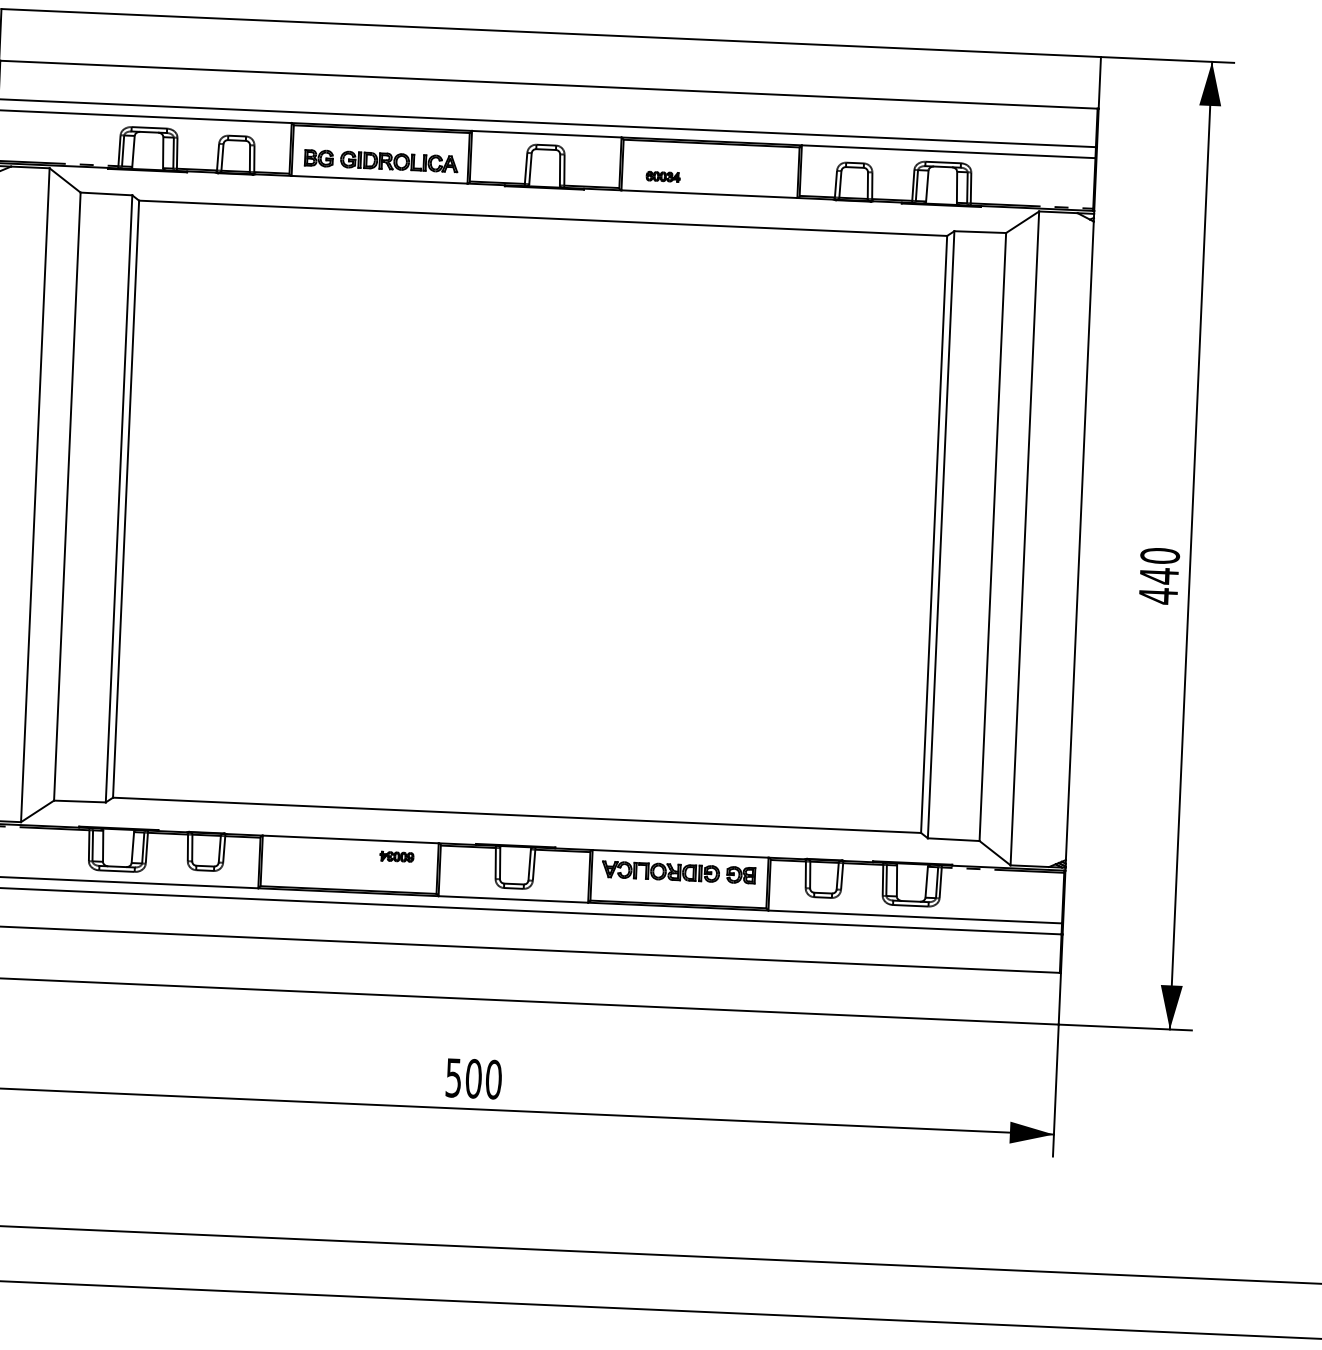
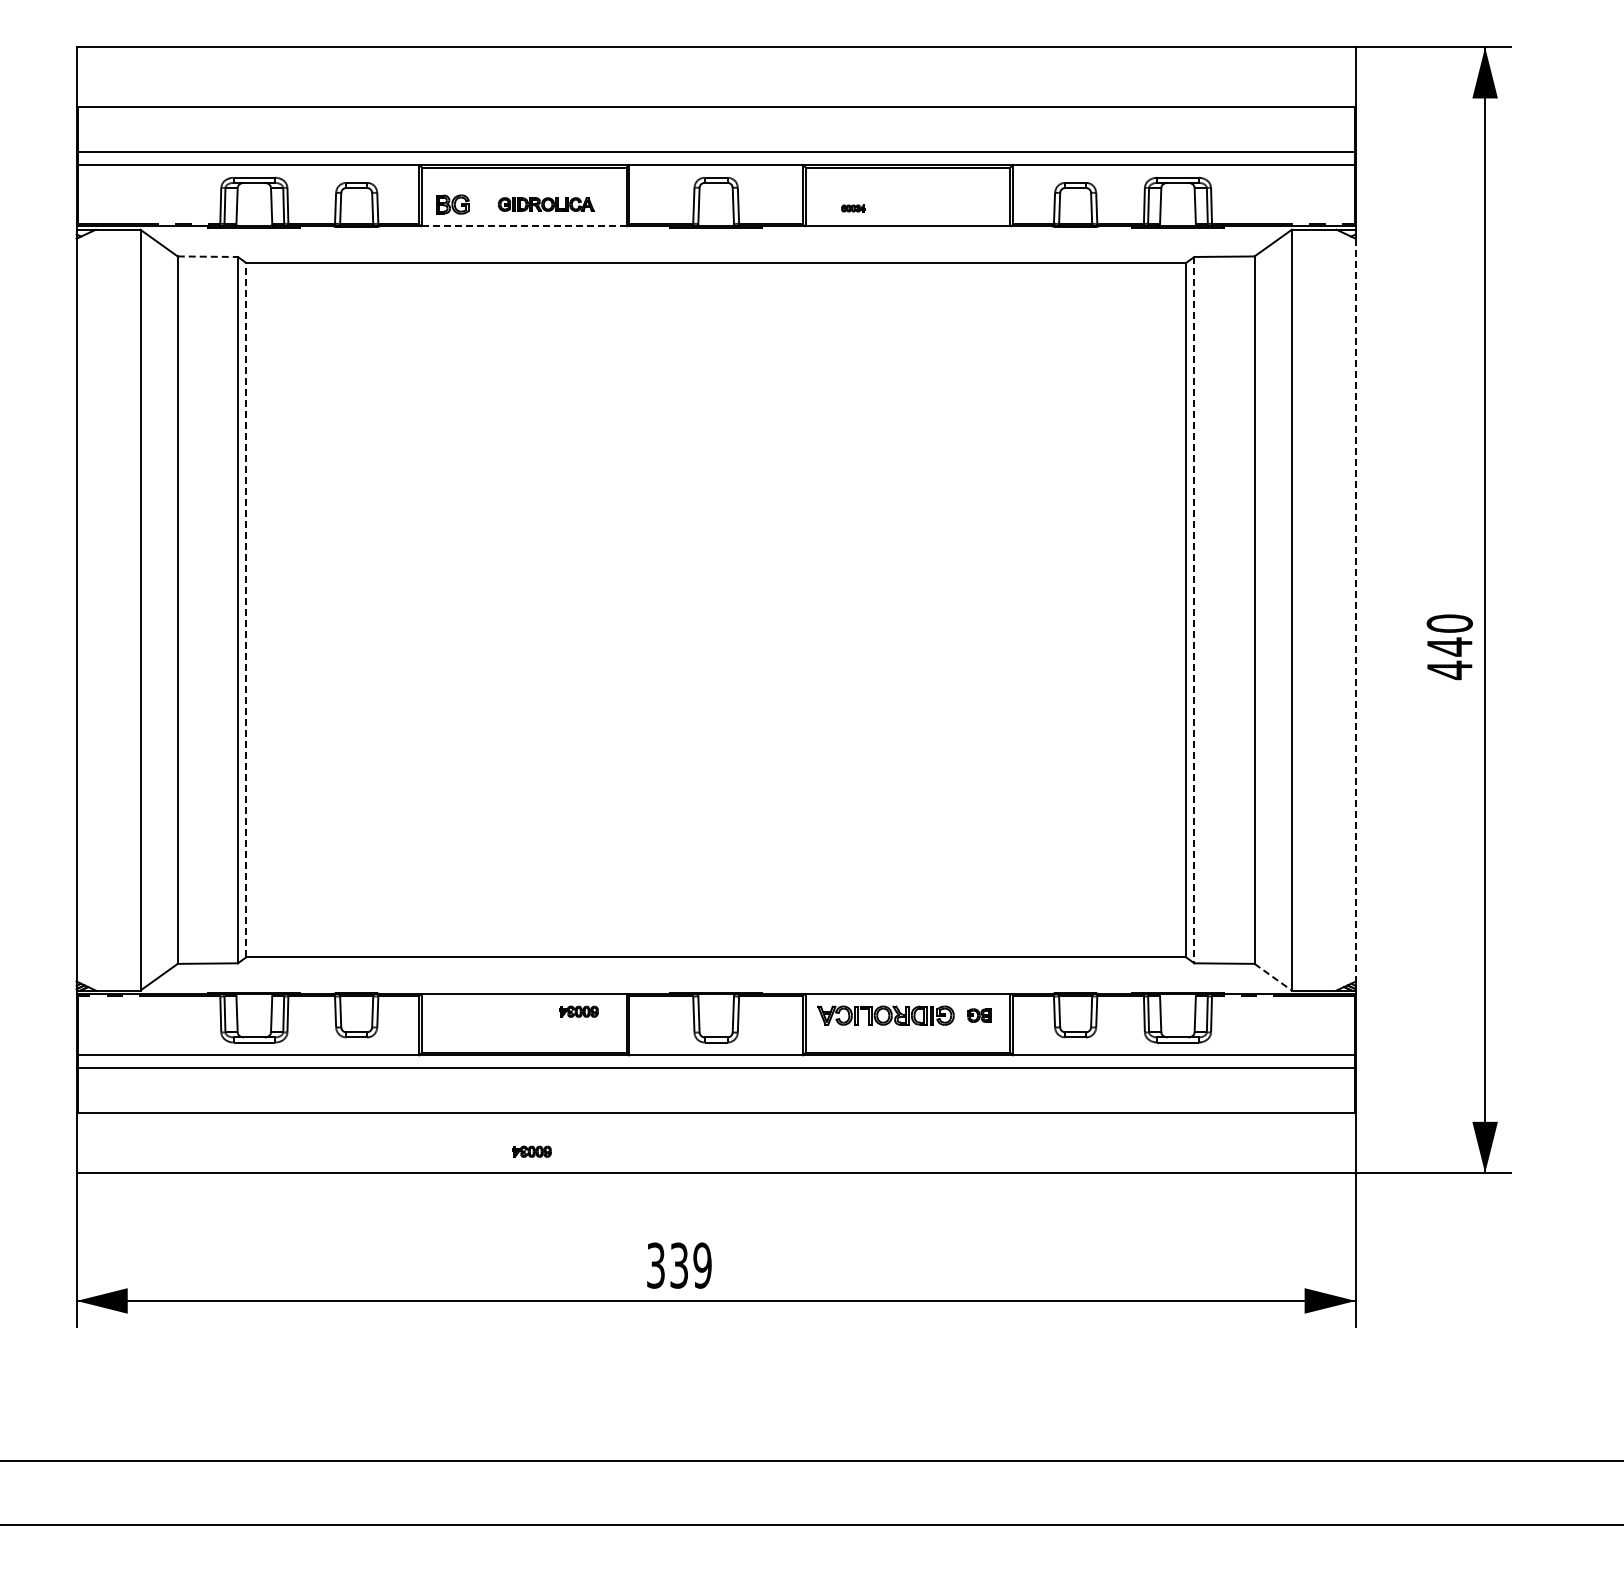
part: (398, 161) -> (545, 204), size x0.7
part: (663, 176) -> (853, 208), size x0.6
line: (378, 179) -> (523, 226), solid -> dashed
line: (107, 193) -> (208, 256), solid -> dashed
line: (126, 498) -> (246, 609), solid -> dashed
line: (941, 535) -> (1194, 610), solid -> dashed
line: (1079, 541) -> (1355, 610), solid -> dashed
line: (995, 853) -> (1273, 977), solid -> dashed
part: (741, 875) -> (979, 1015), size x0.7
part: (351, 975) -> (531, 1151), added
text: (473, 1078) -> (679, 1265), 500 -> 339

